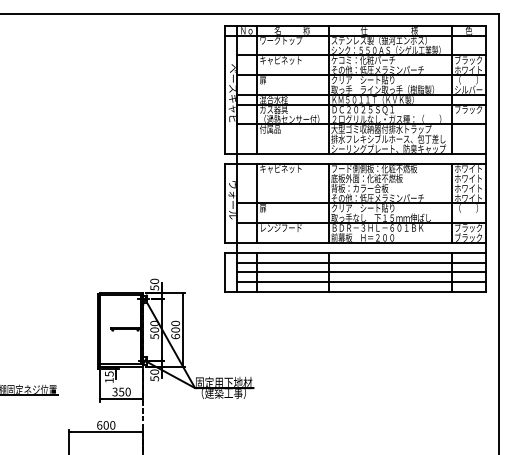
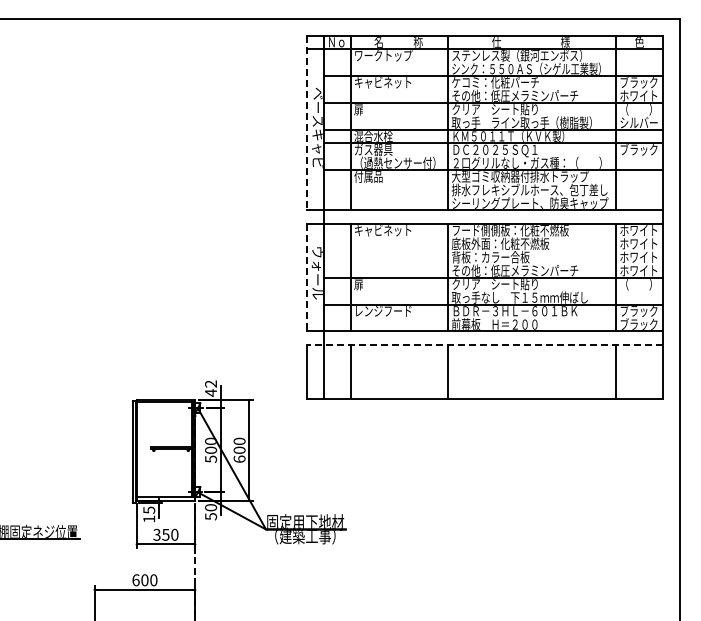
line: (224, 90) -> (306, 123), solid -> dashed
line: (224, 203) -> (306, 277), solid -> dashed
line: (355, 252) -> (484, 344), solid -> dashed
line: (361, 262) -> (493, 358), removed
line: (361, 272) -> (493, 371), removed
line: (361, 282) -> (493, 385), removed
text: (155, 284) -> (211, 388), 50 -> 42

